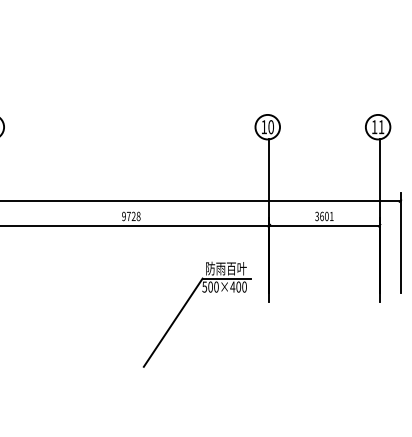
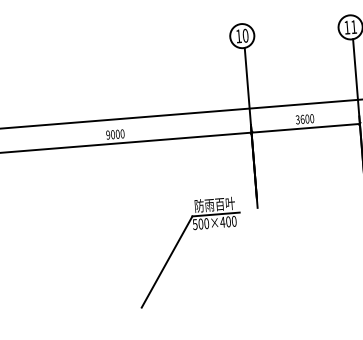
text: (133, 215) -> (117, 133), 9728 -> 9000
text: (331, 215) -> (311, 117), 3601 -> 3600
part: (185, 306) -> (177, 245), moved

